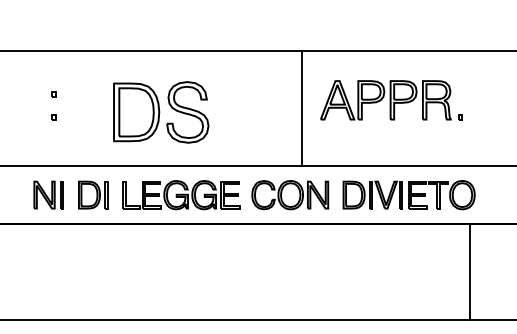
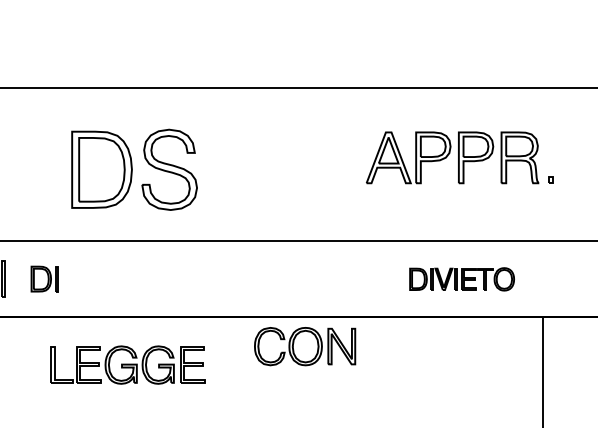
part: (391, 100) -> (460, 158), moved
line: (301, 107) -> (319, 163), removed
part: (93, 194) -> (45, 278), size x0.7
part: (181, 195) -> (128, 365), moved
part: (290, 195) -> (305, 347), moved
part: (408, 195) -> (461, 279), size x0.6

